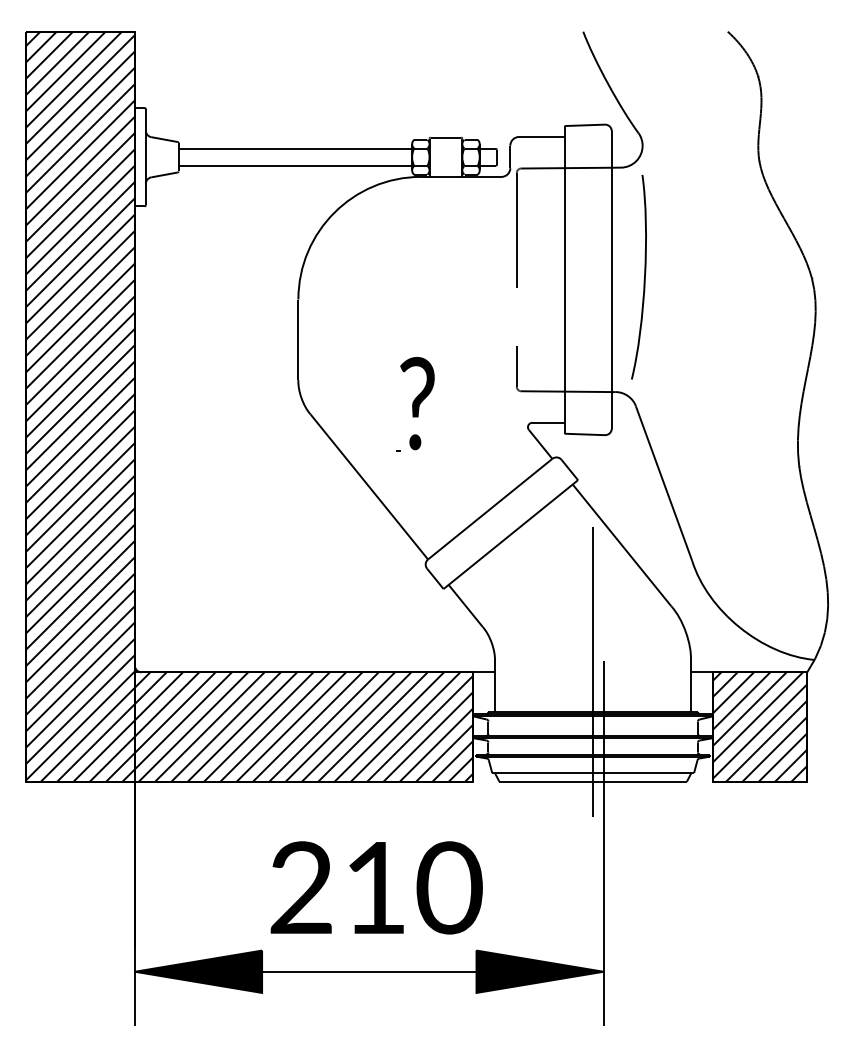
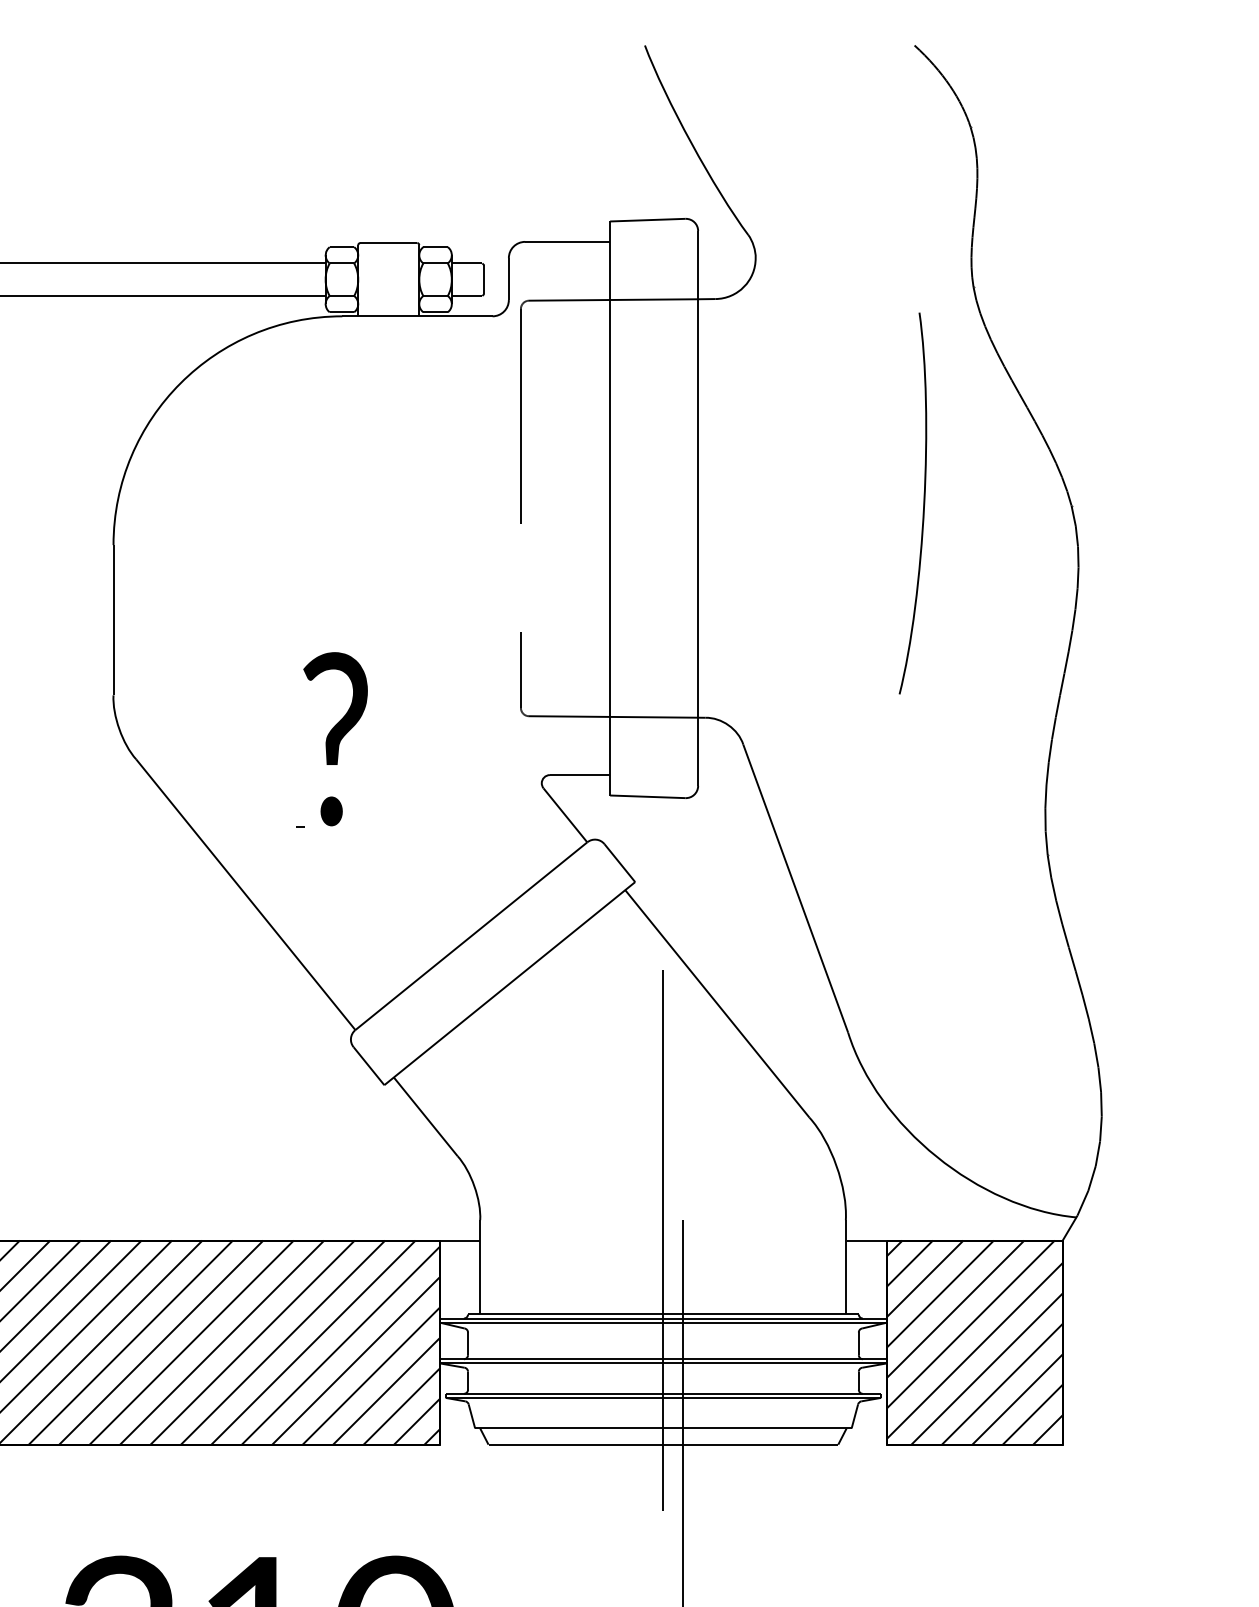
part: (638, 277) -> (912, 503), moved

